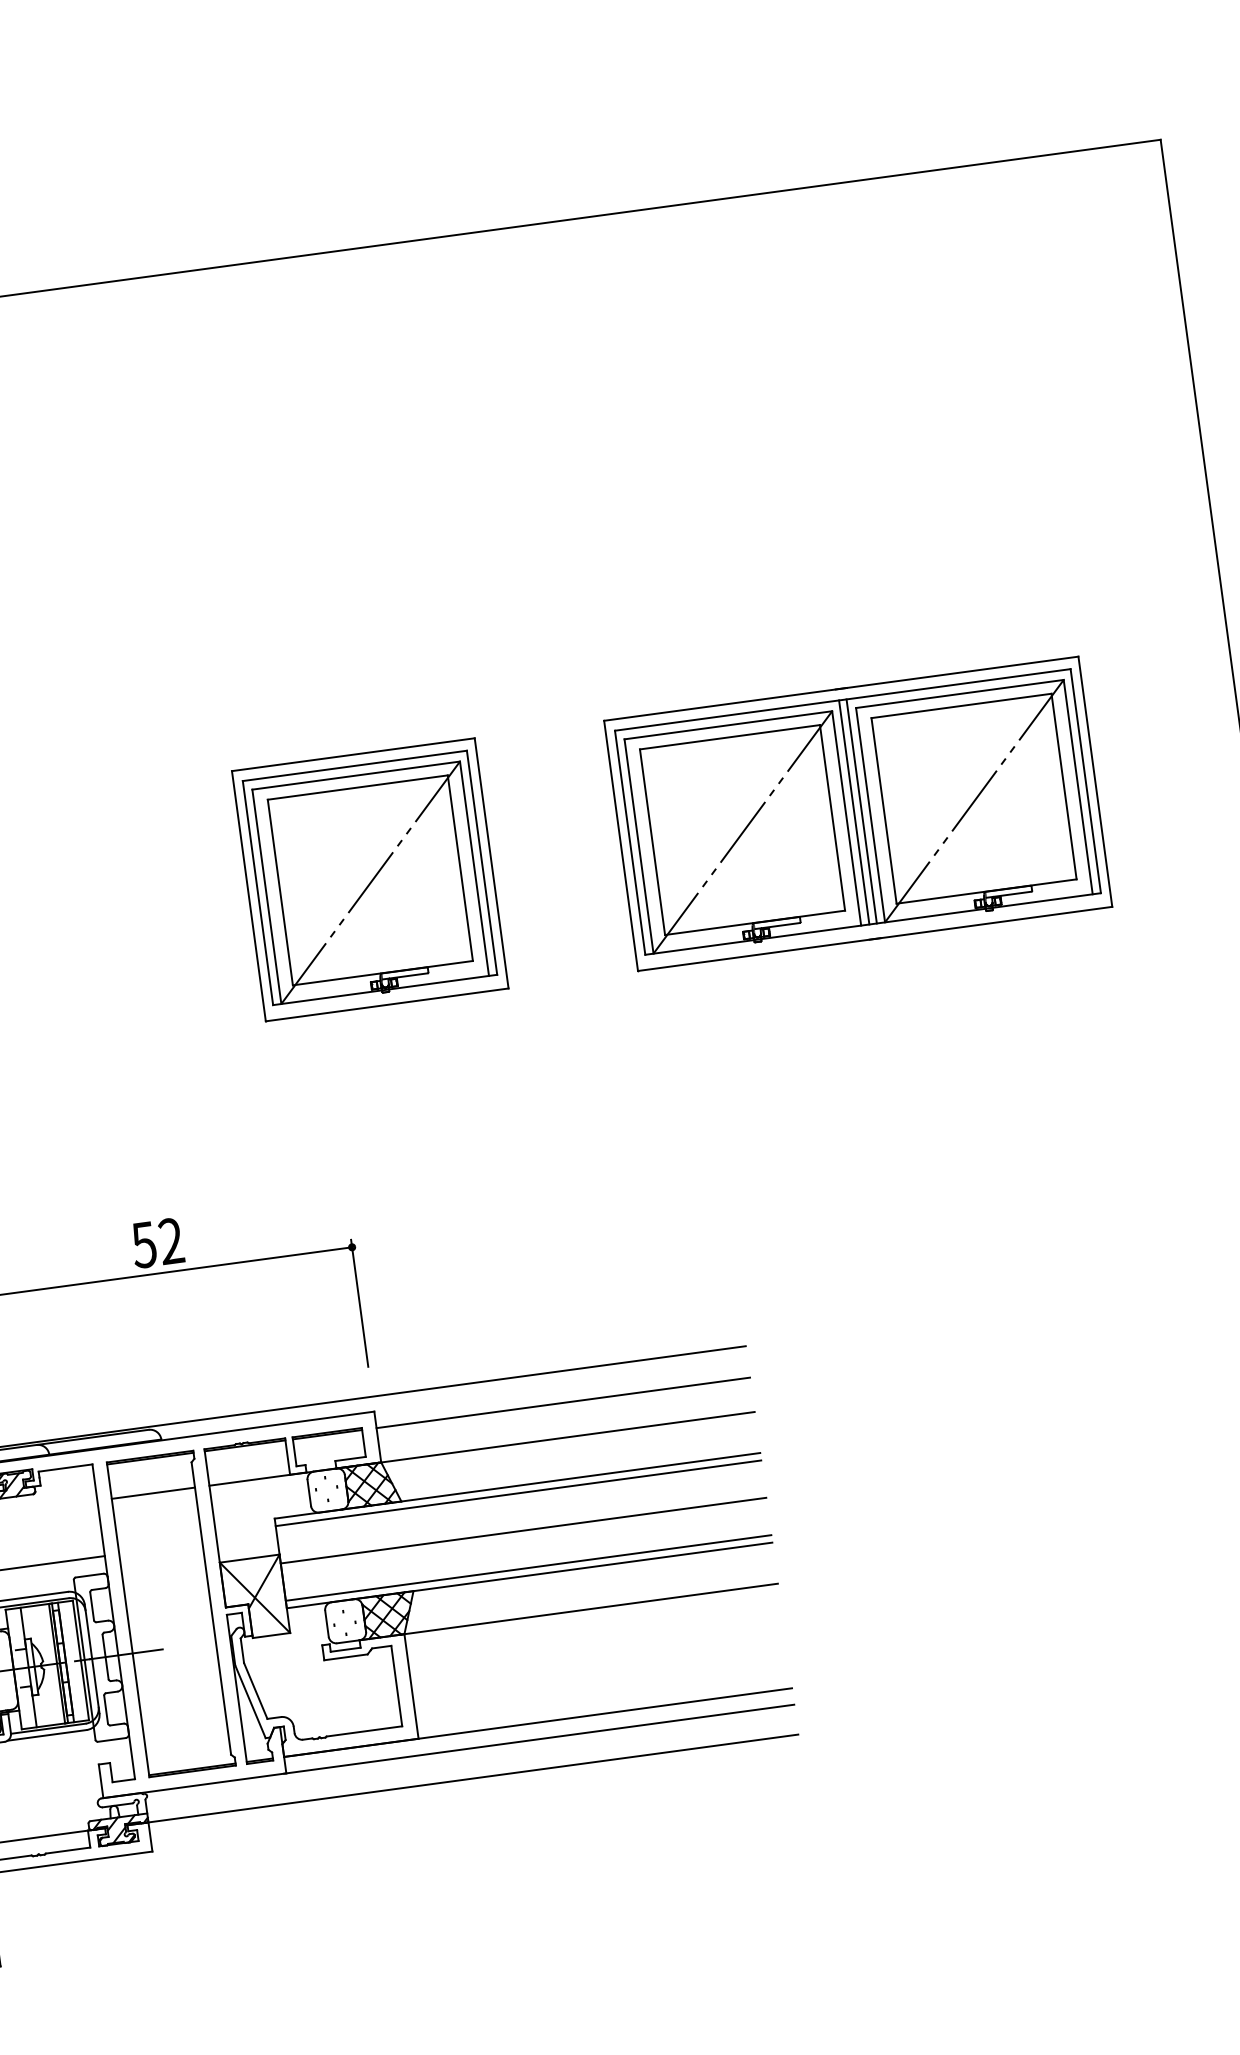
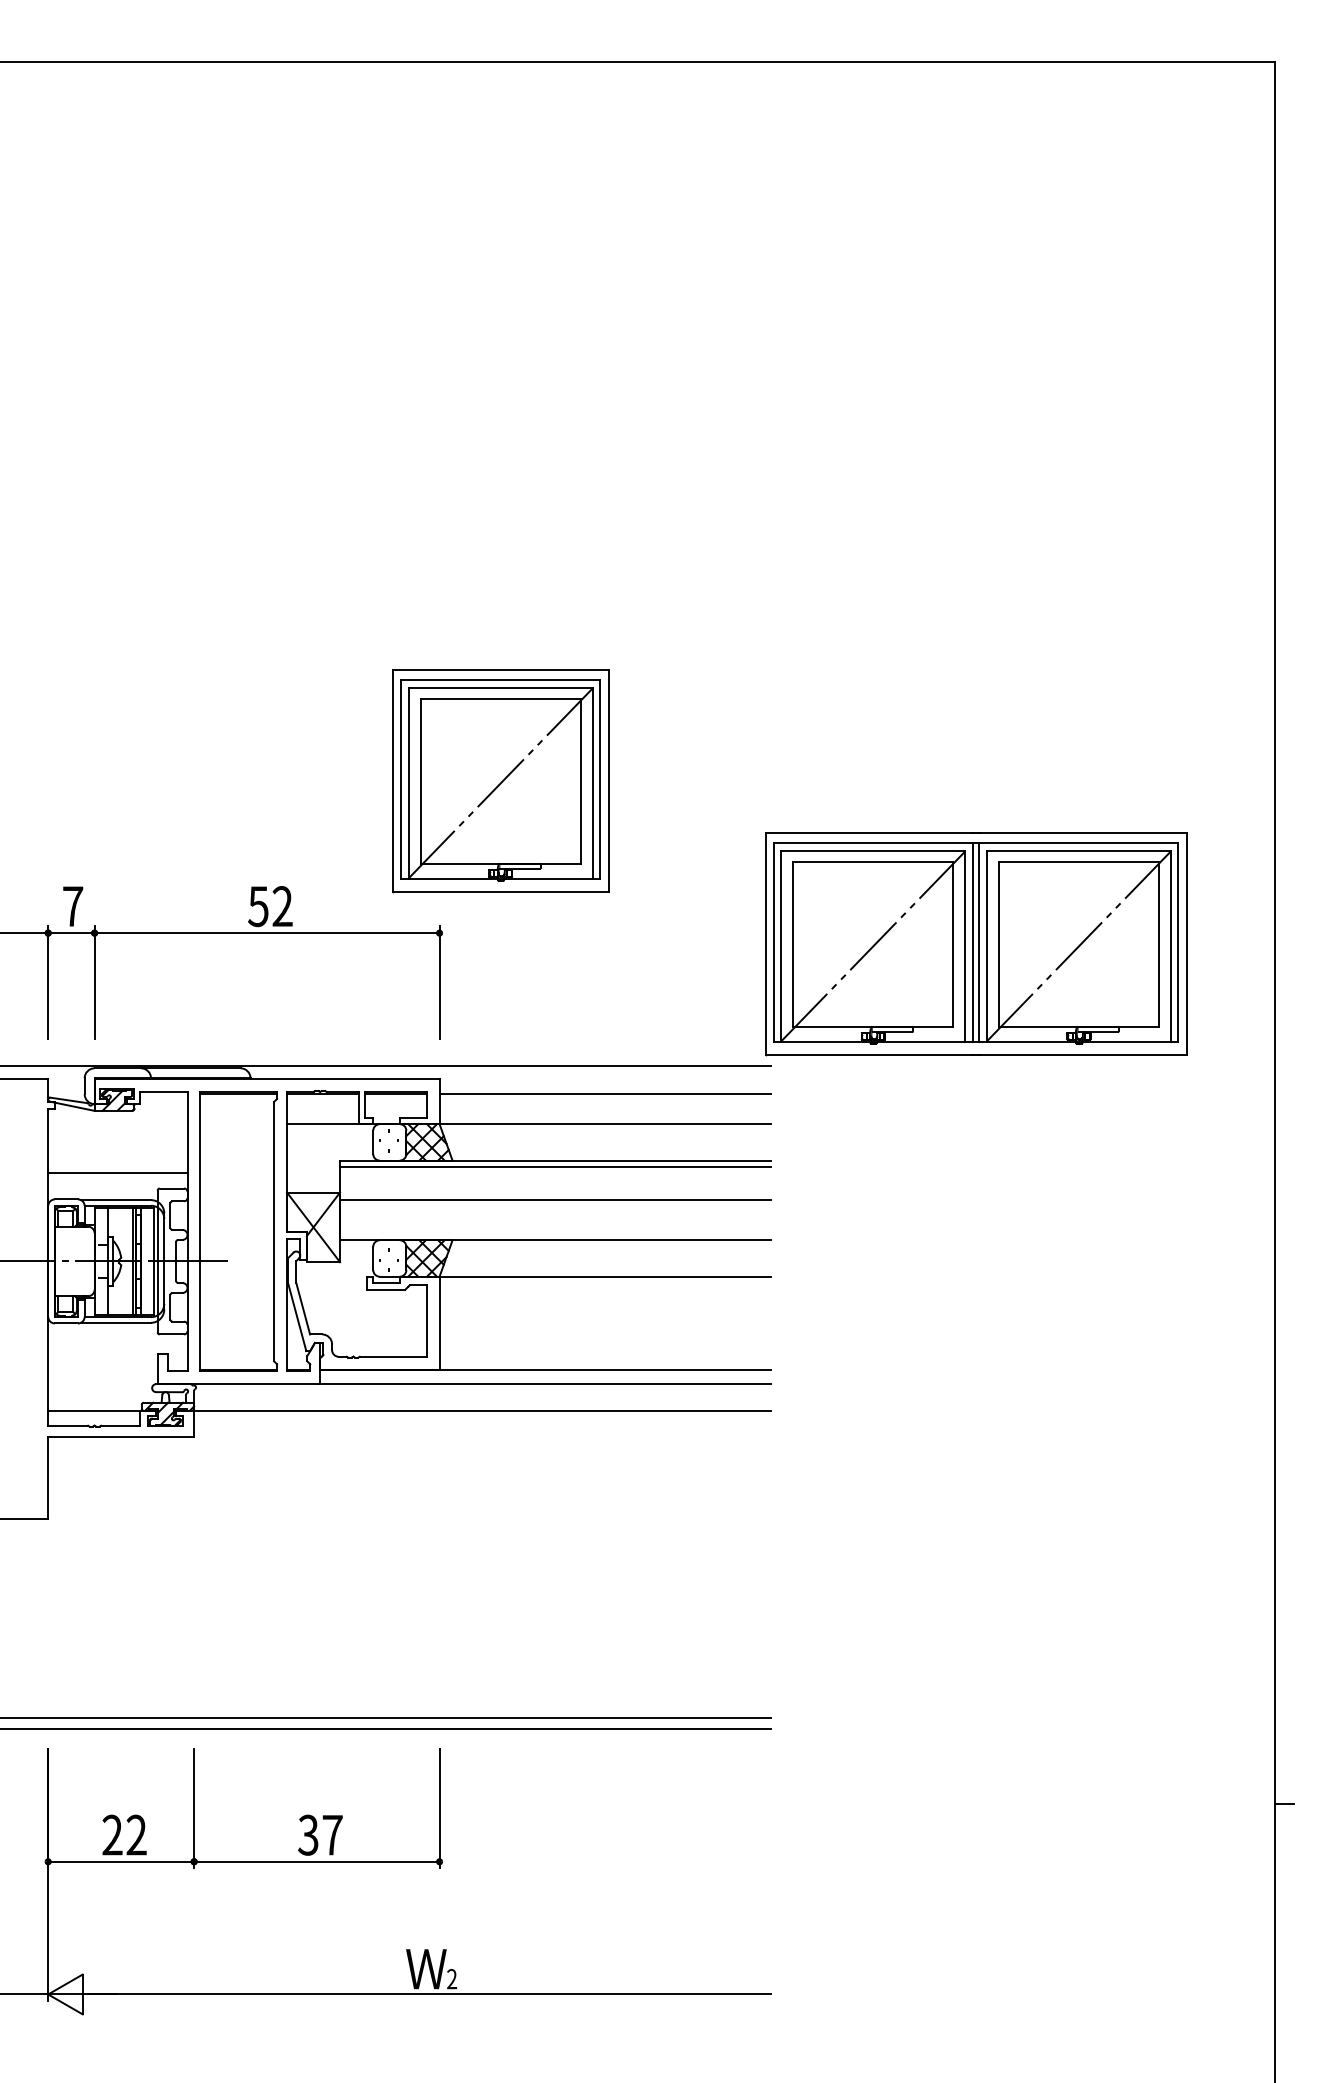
part: (858, 814) -> (976, 944), moved
part: (370, 880) -> (500, 781), moved
line: (153, 1493) -> (237, 1124), removed
line: (528, 1567) -> (555, 1233), removed

